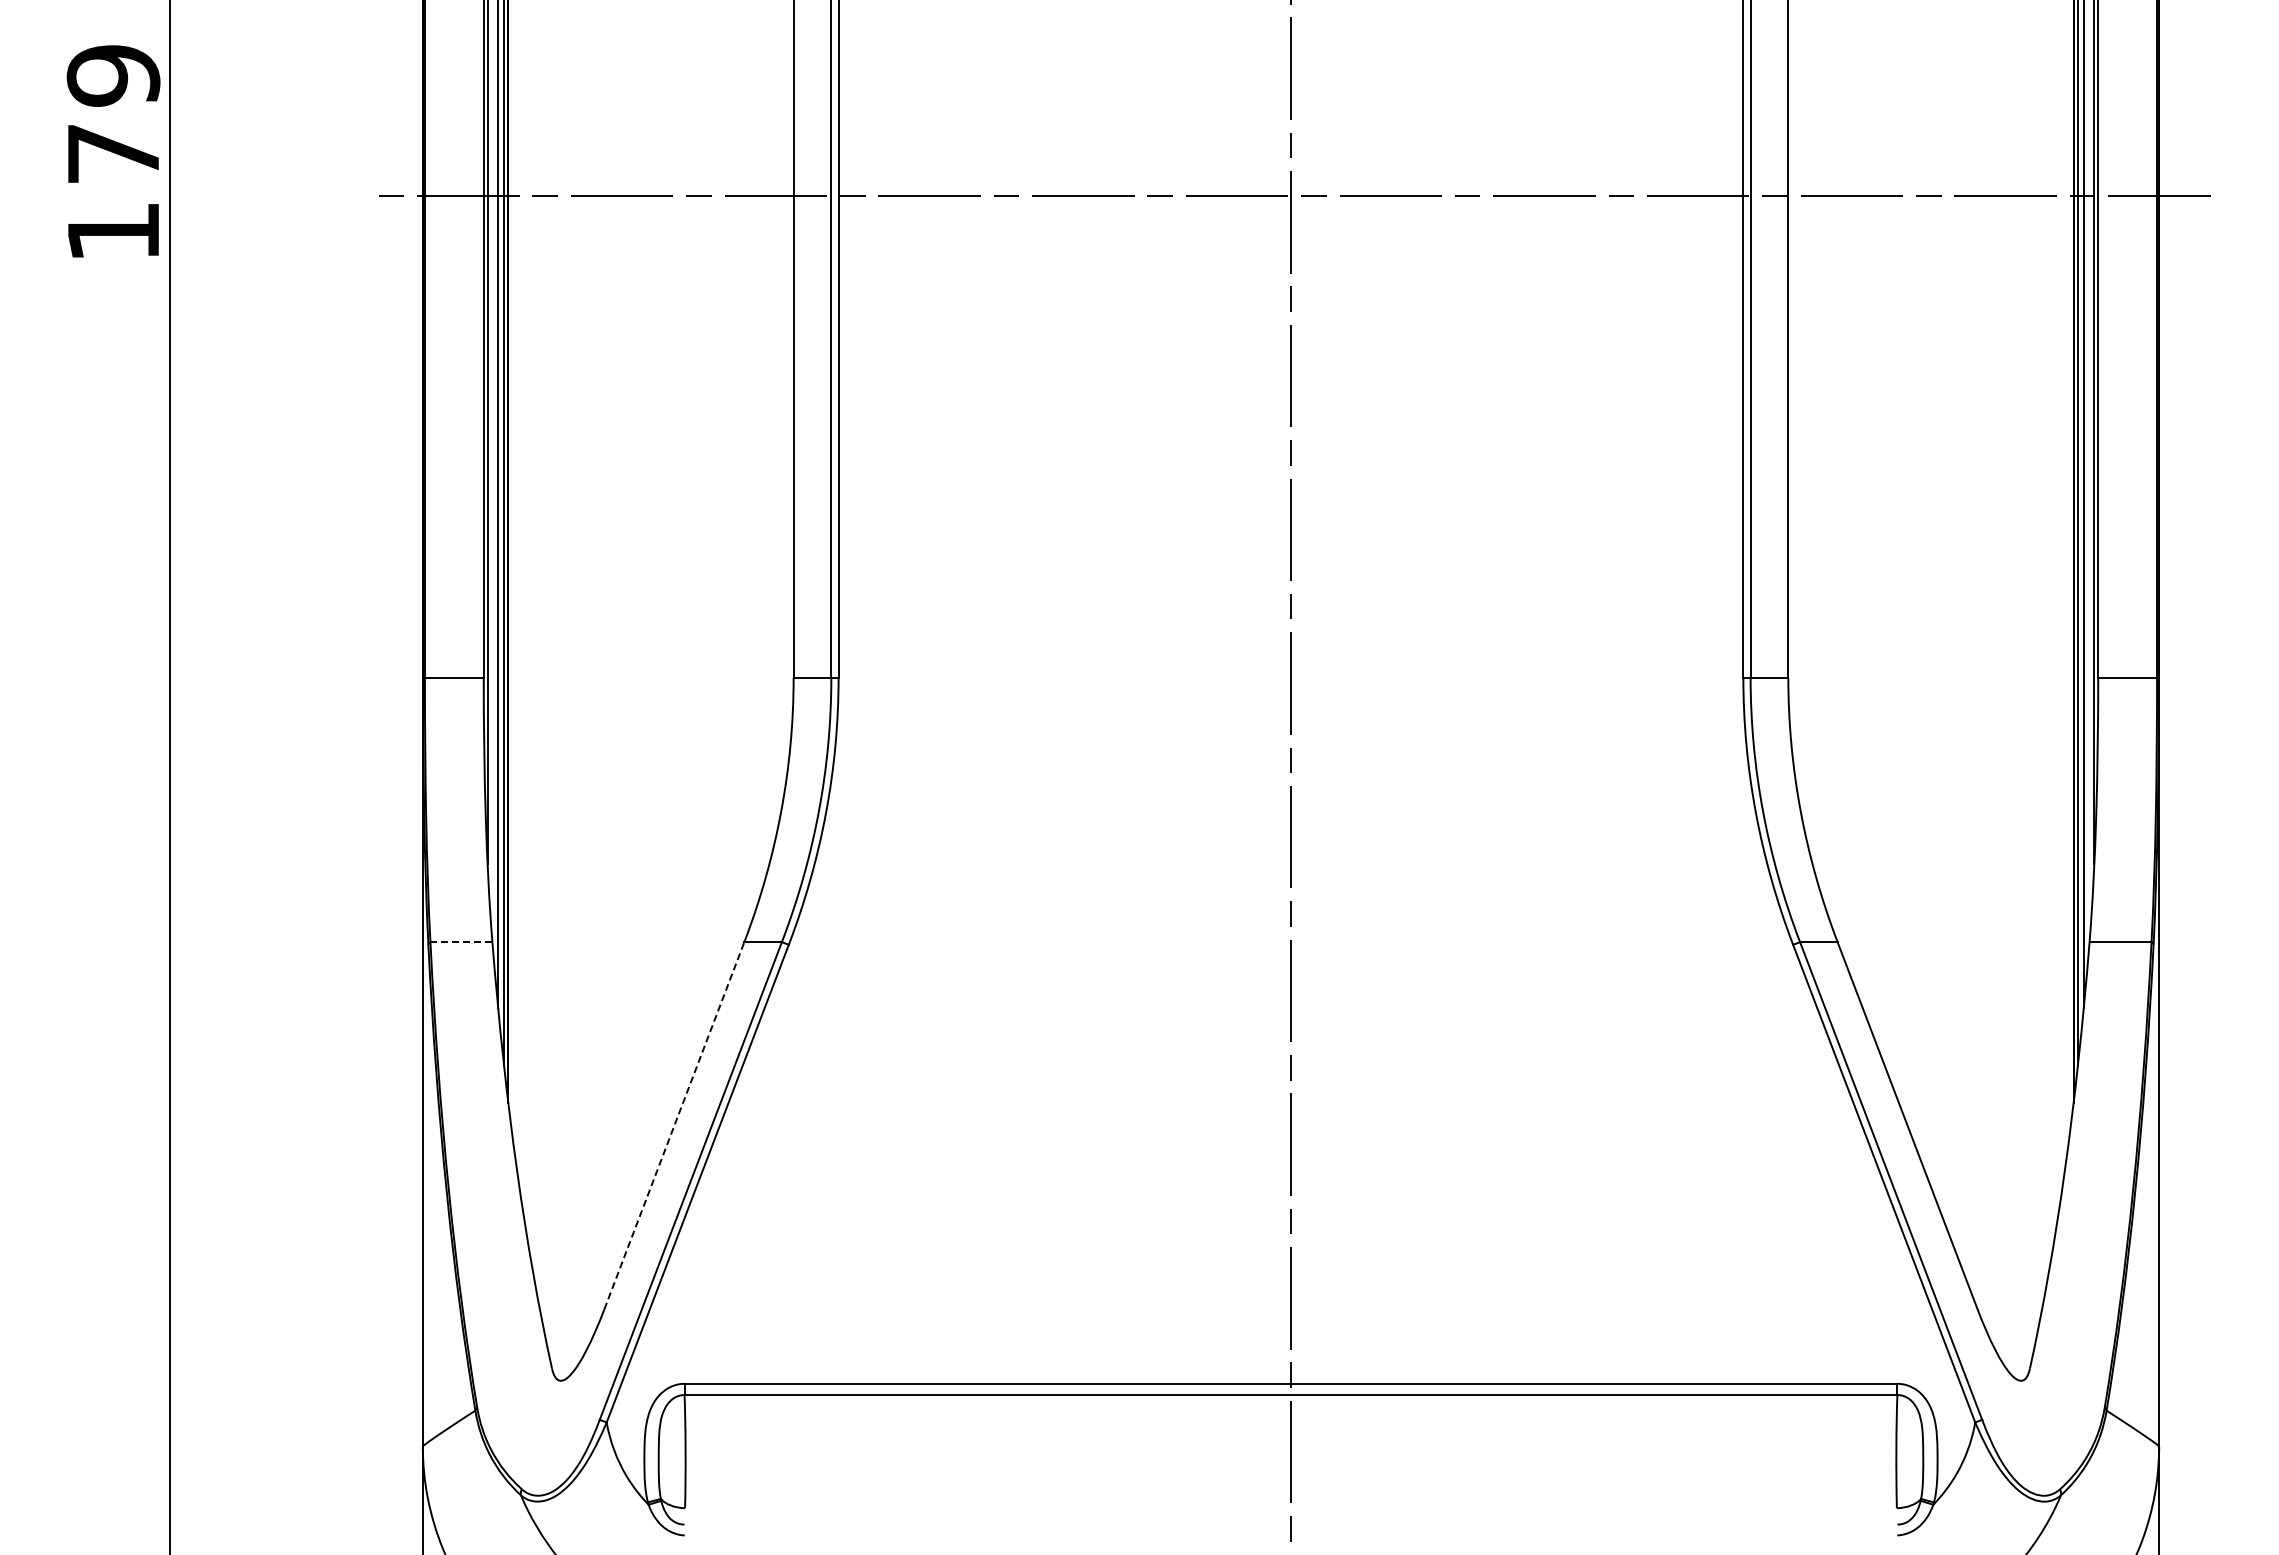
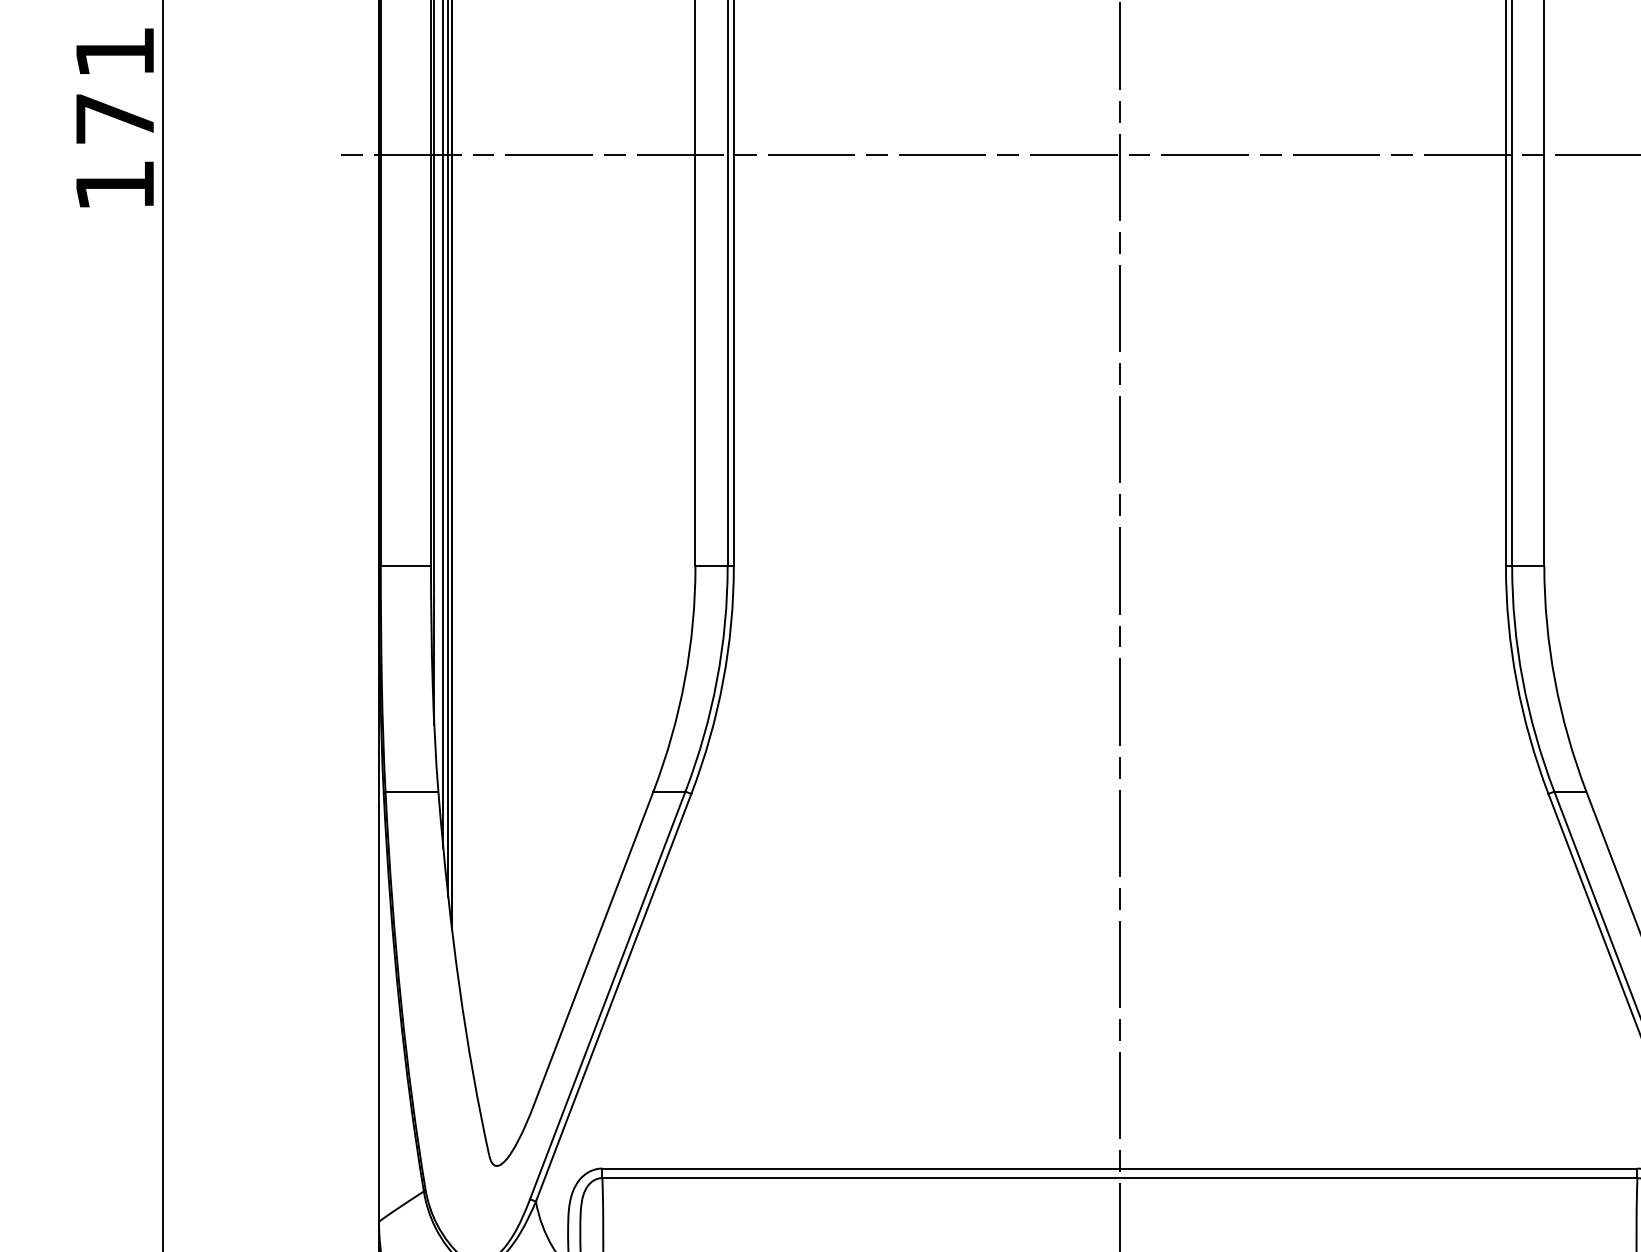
text: (113, 75) -> (115, 52), 179 -> 171
line: (461, 942) -> (412, 791), dashed -> solid
line: (674, 1125) -> (593, 948), dashed -> solid

